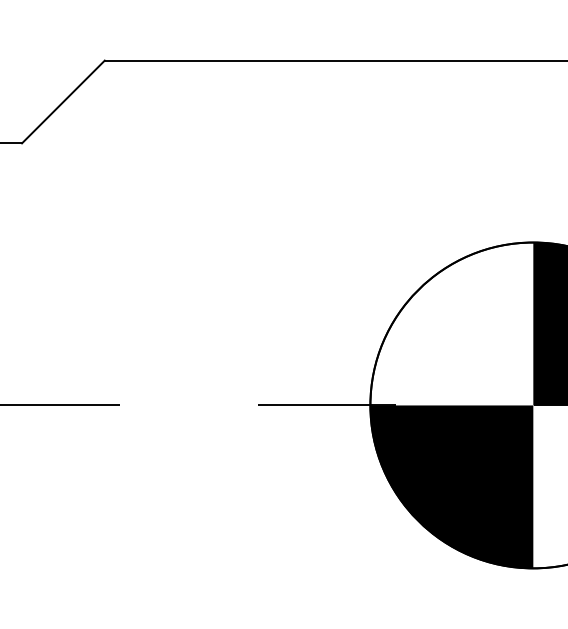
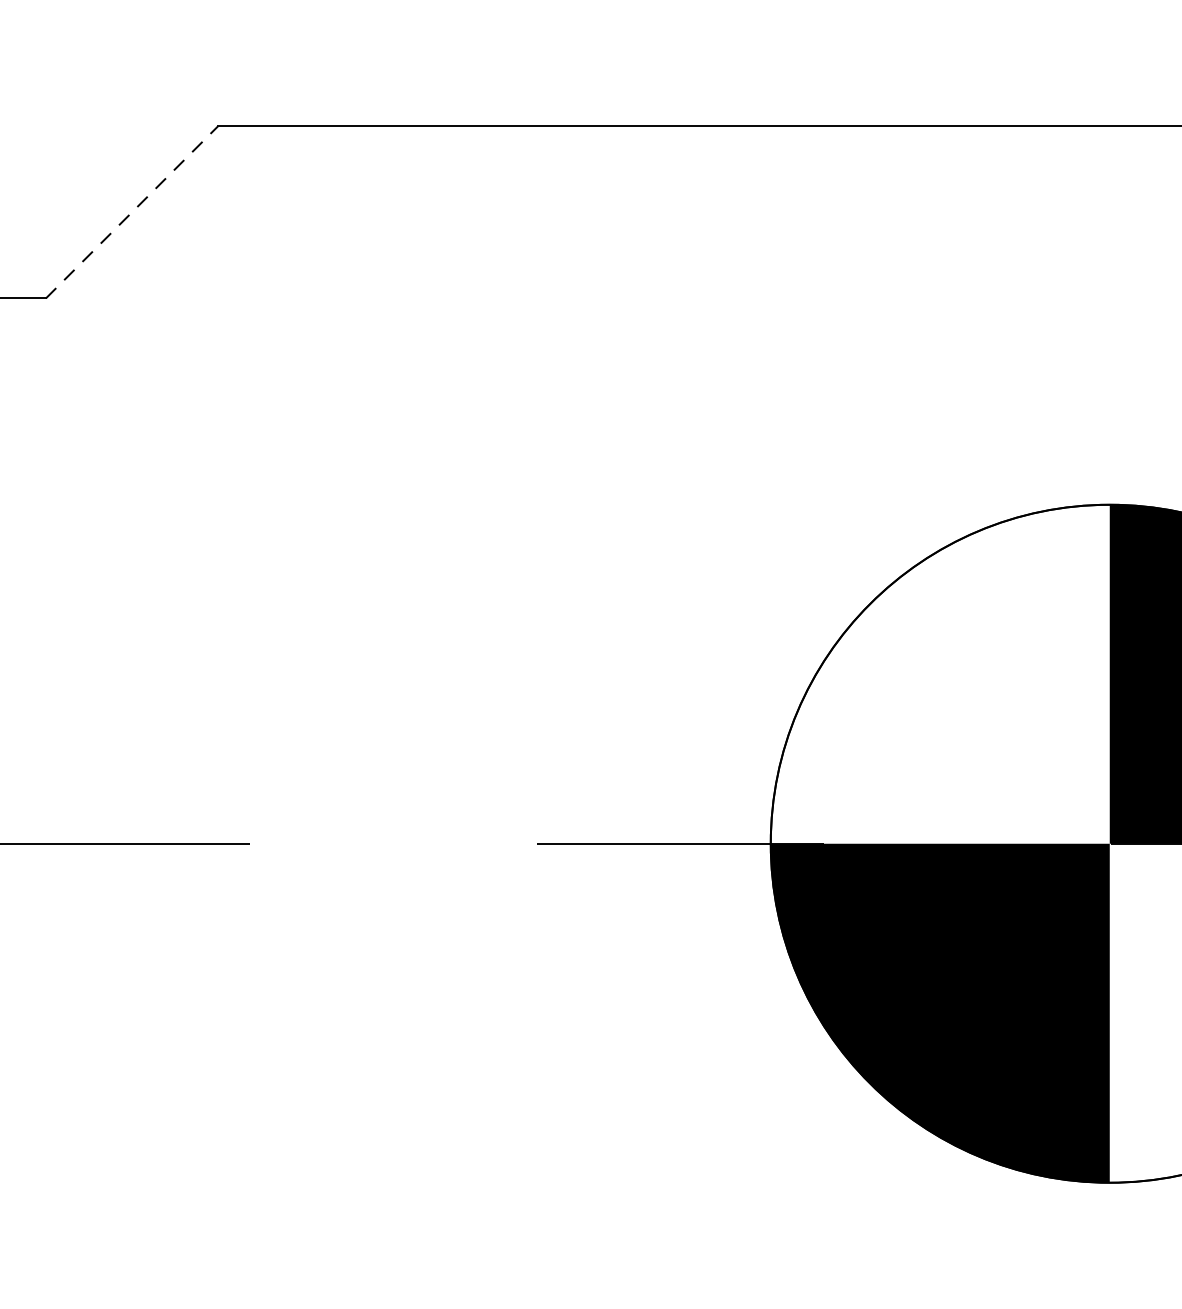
line: (63, 102) -> (132, 213), solid -> dashed

